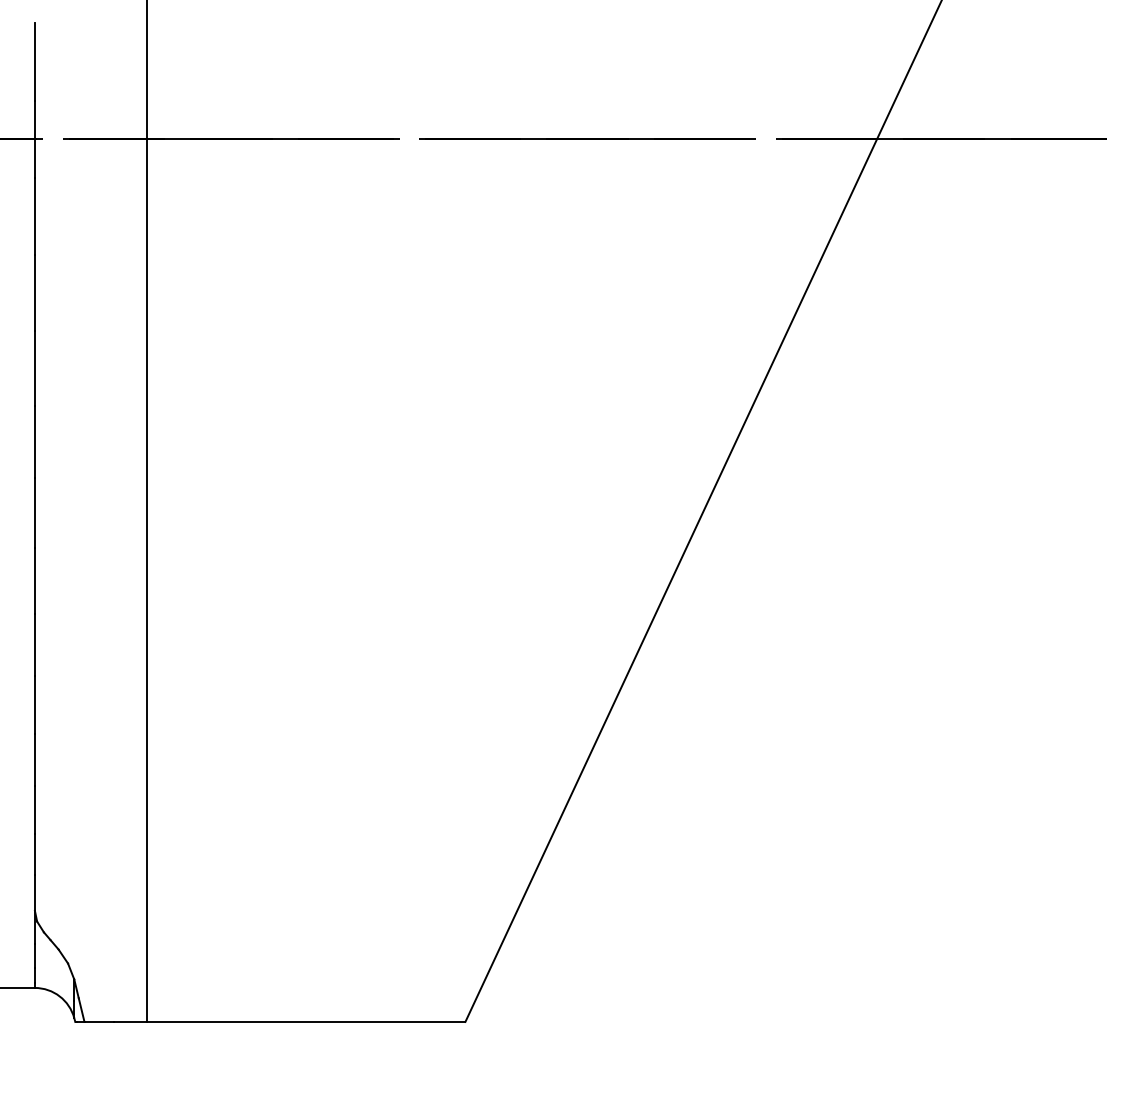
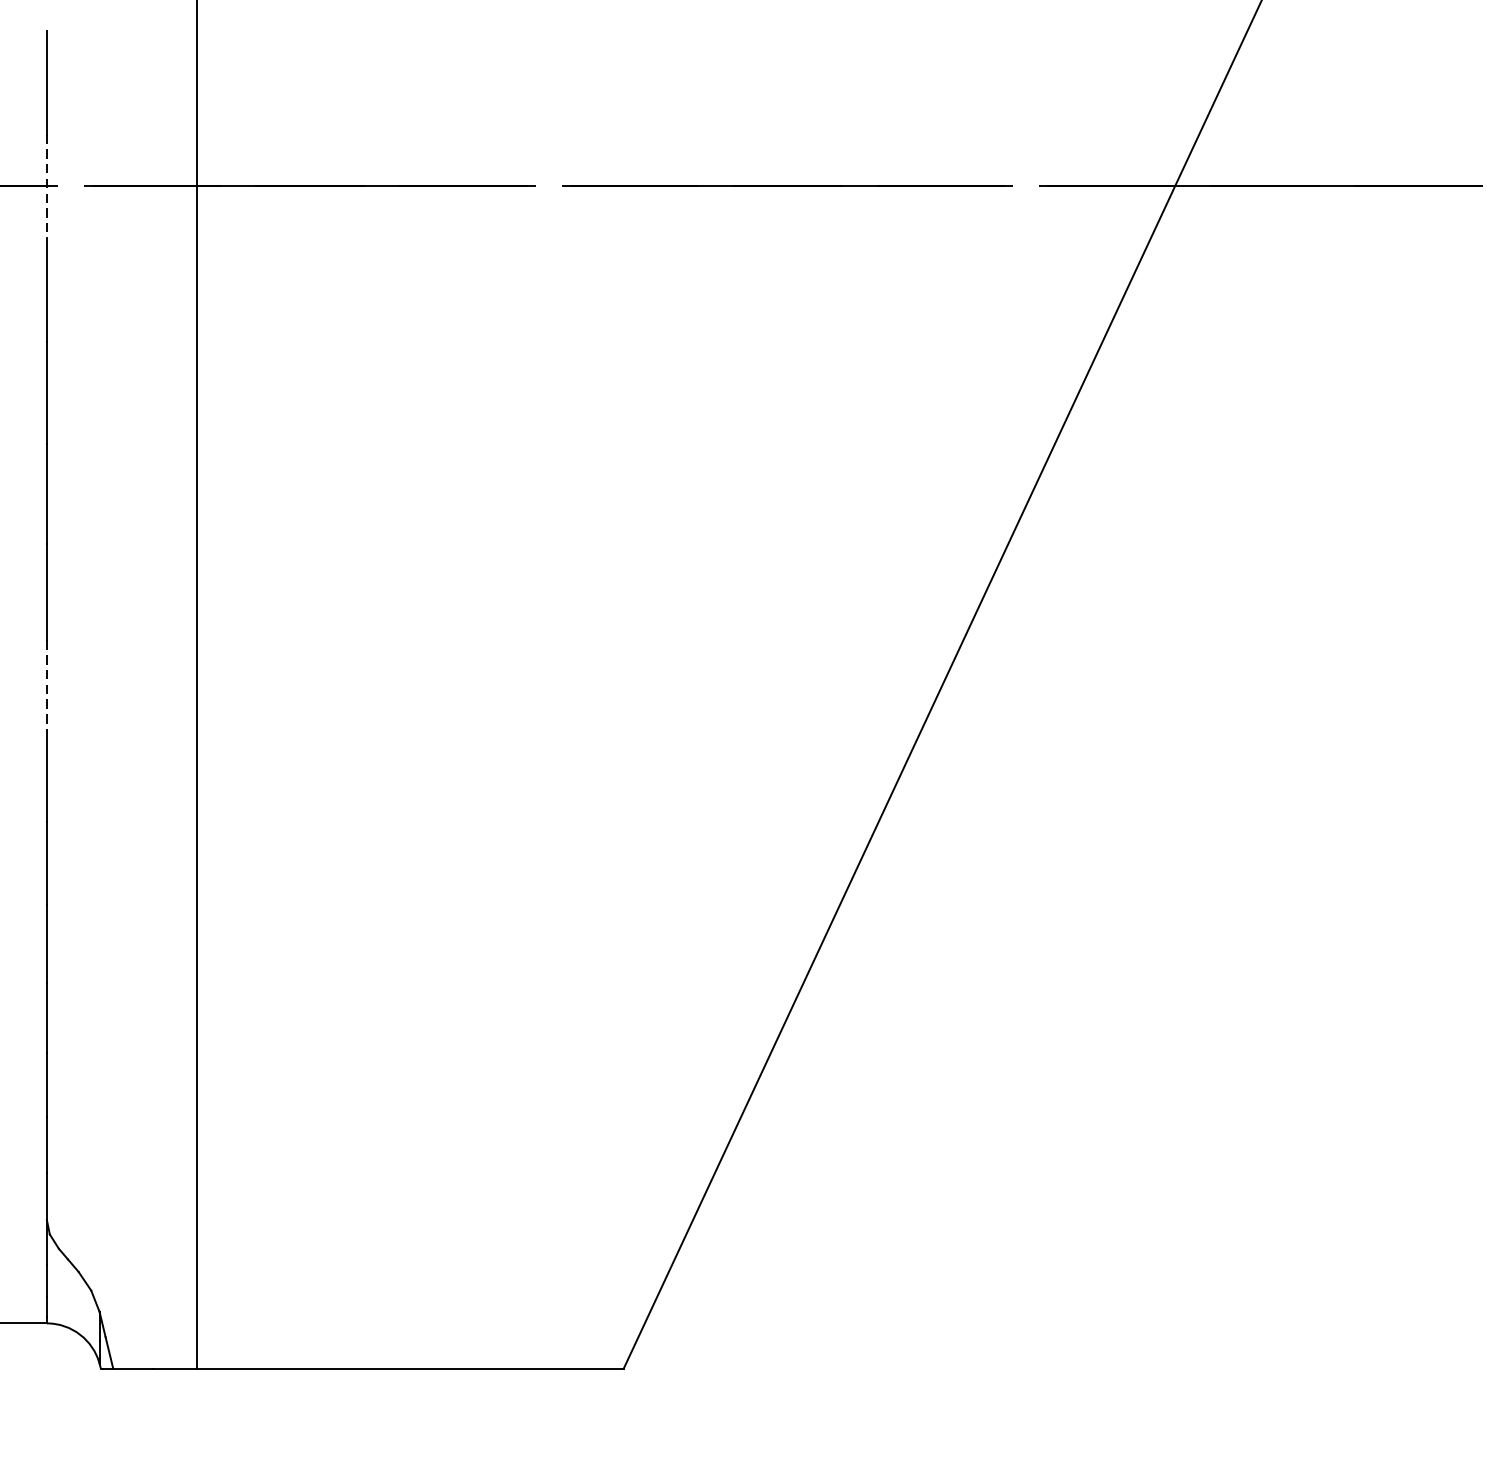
line: (34, 139) -> (46, 186), solid -> dashed
line: (34, 512) -> (46, 686), solid -> dashed

